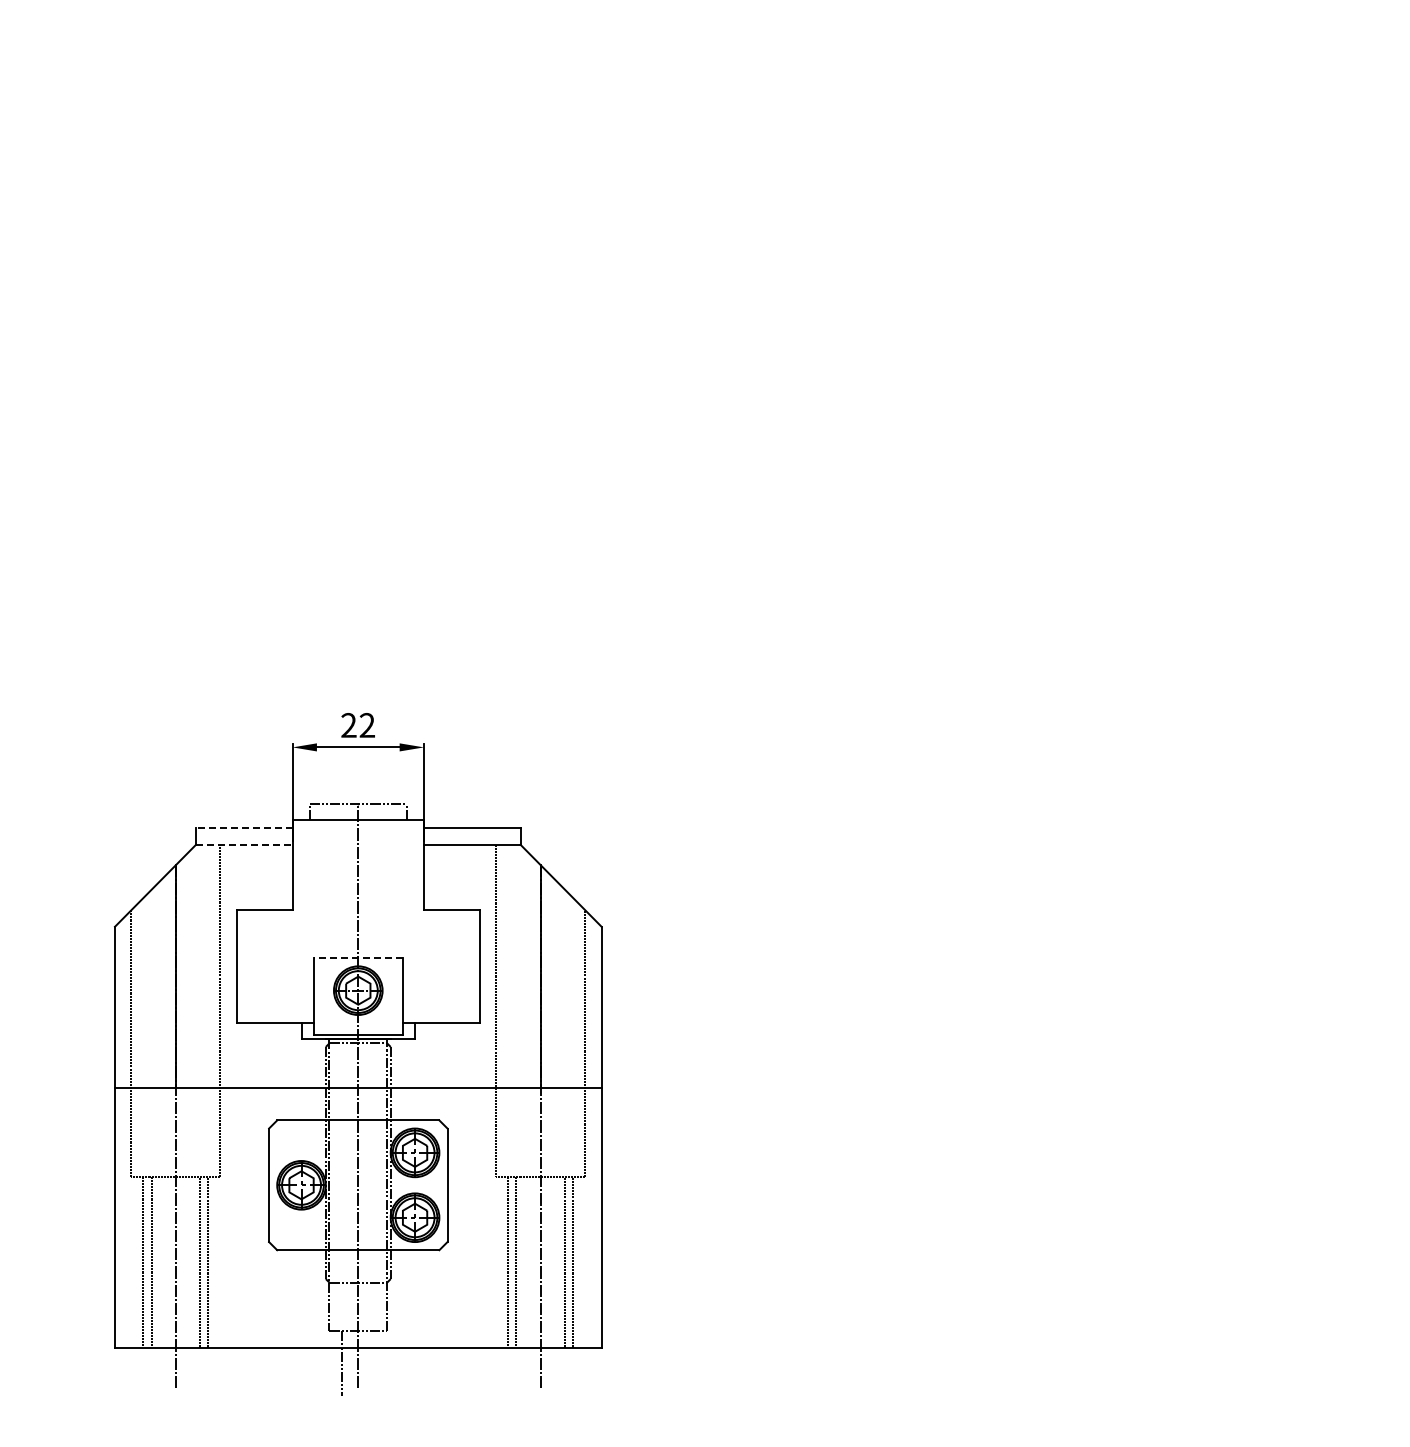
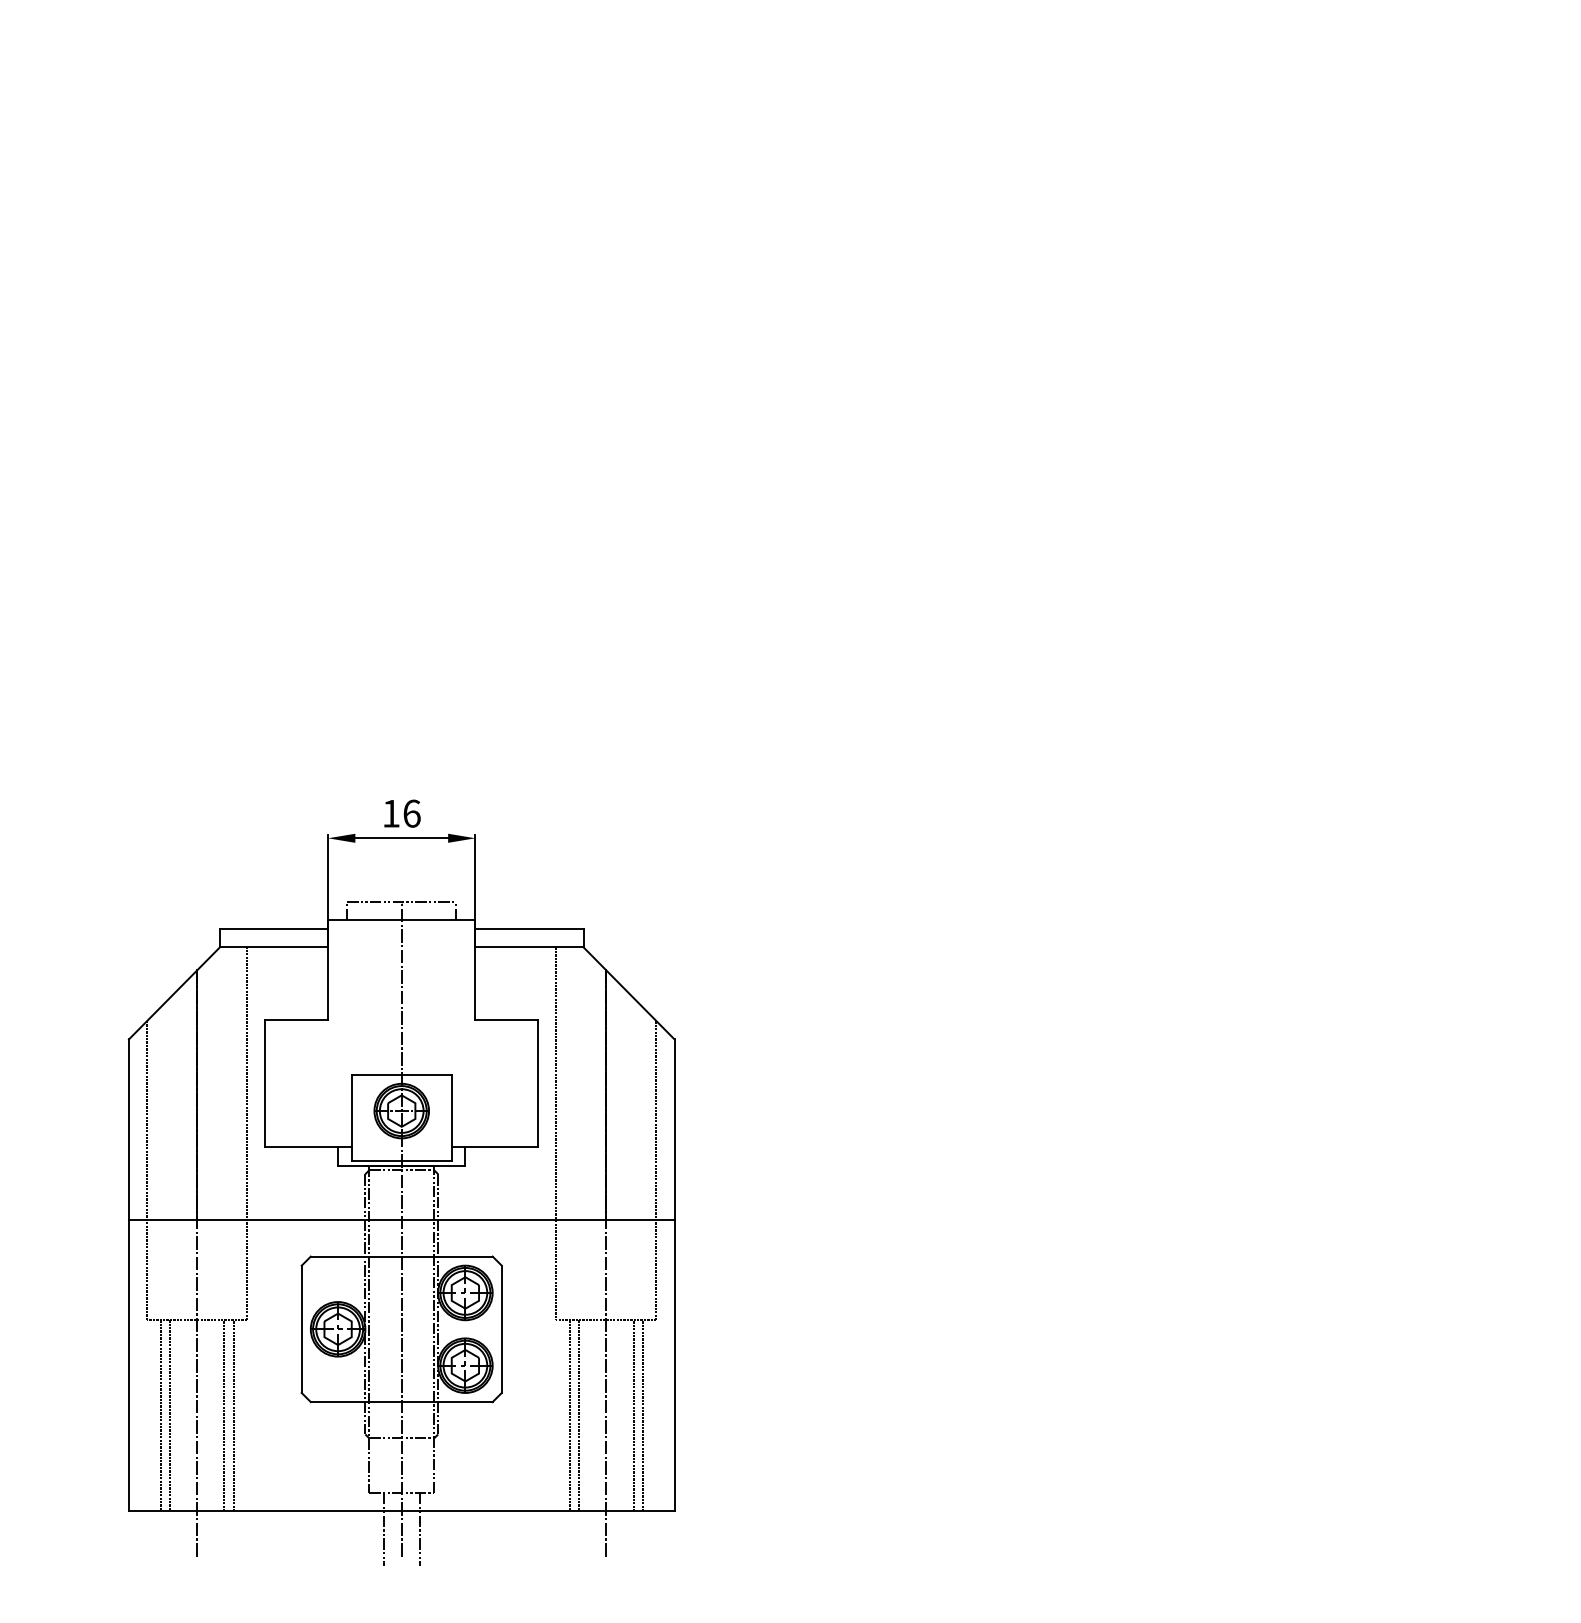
text: (358, 725) -> (401, 813), 22 -> 16
line: (243, 828) -> (273, 929), dashed -> solid
line: (244, 844) -> (274, 947), dashed -> solid
line: (358, 958) -> (401, 1075), dashed -> solid
line: (374, 1363) -> (419, 1529), added

